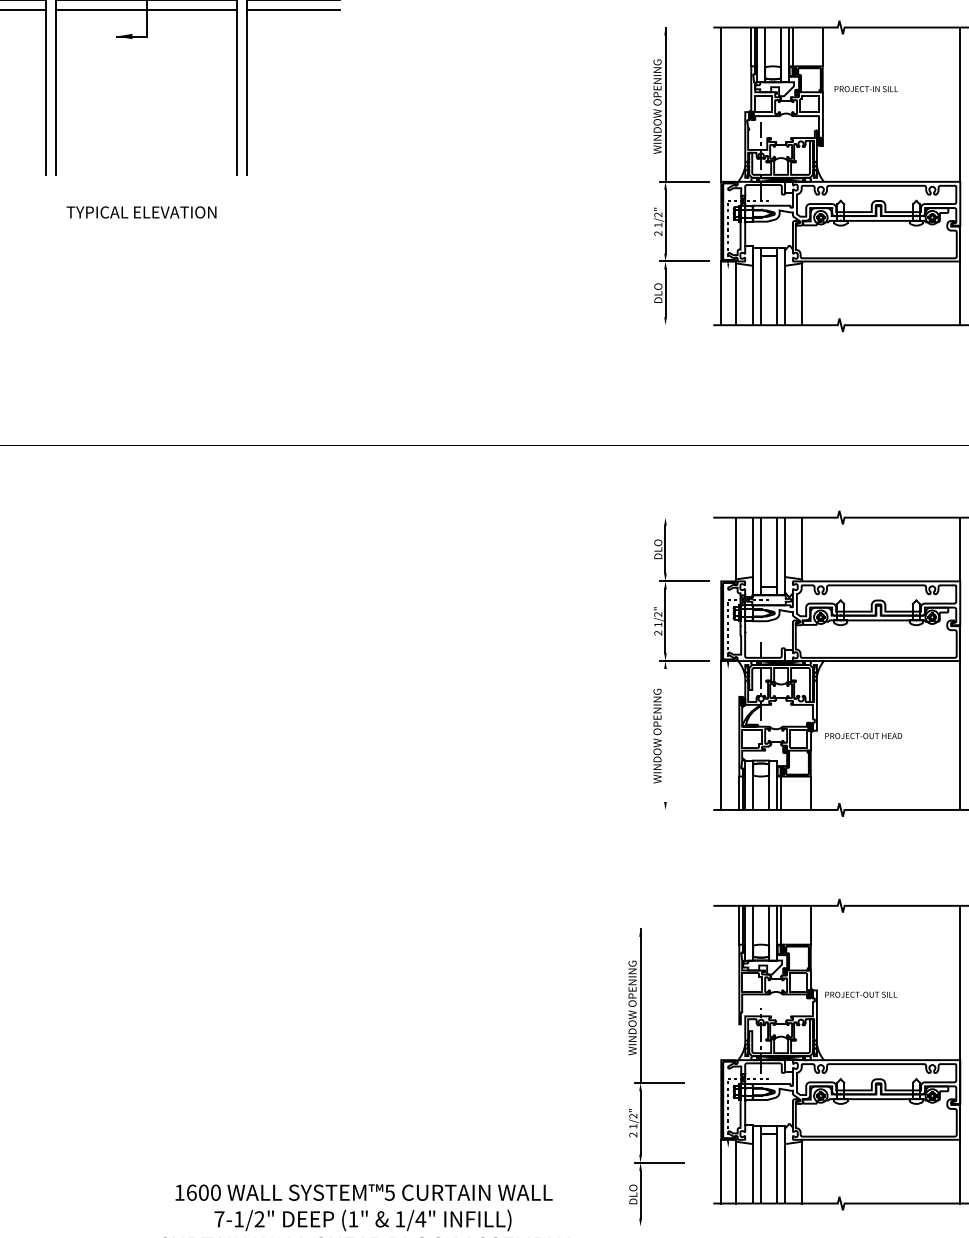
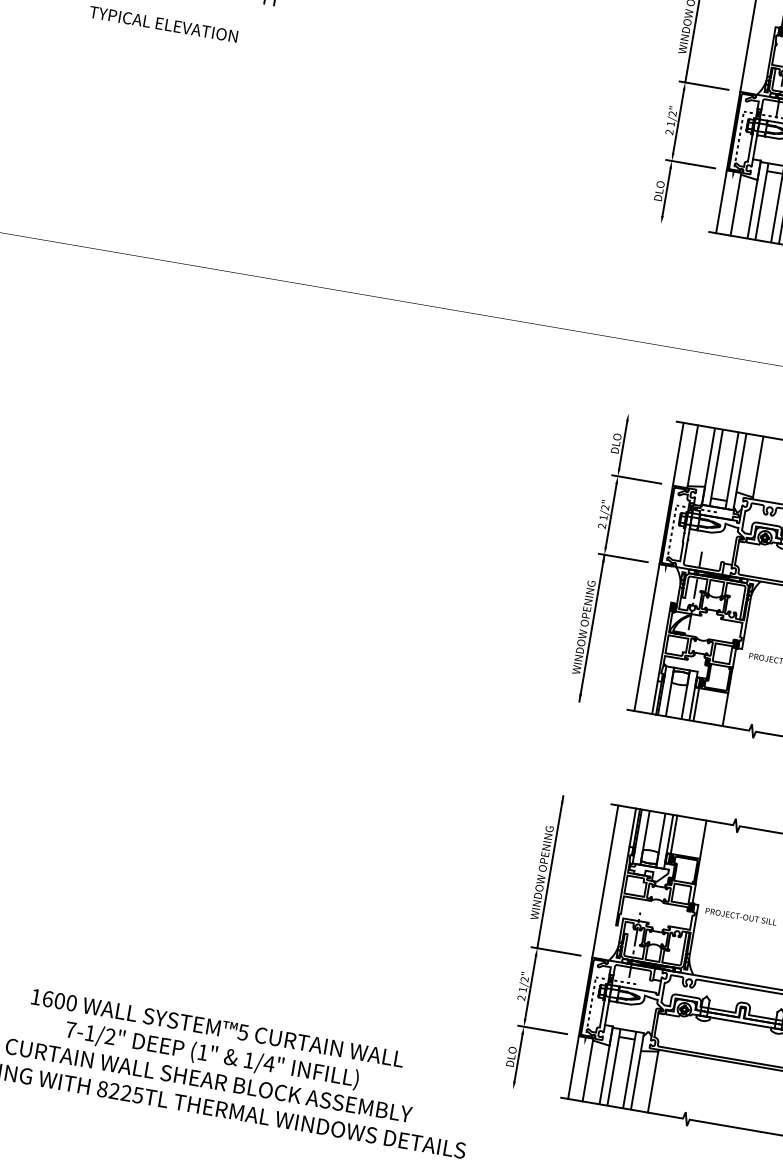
line: (721, 549) -> (678, 454), added
line: (665, 735) -> (591, 628), added
line: (721, 982) -> (605, 881), added
part: (656, 1076) -> (554, 944), moved

